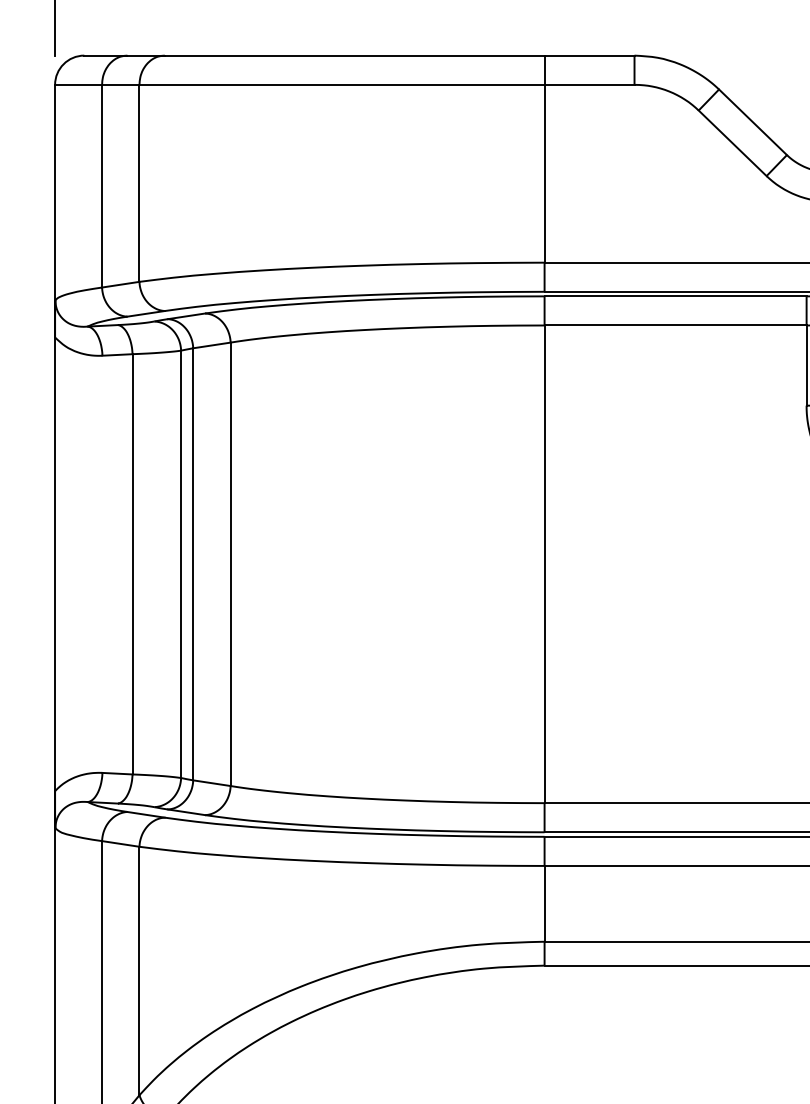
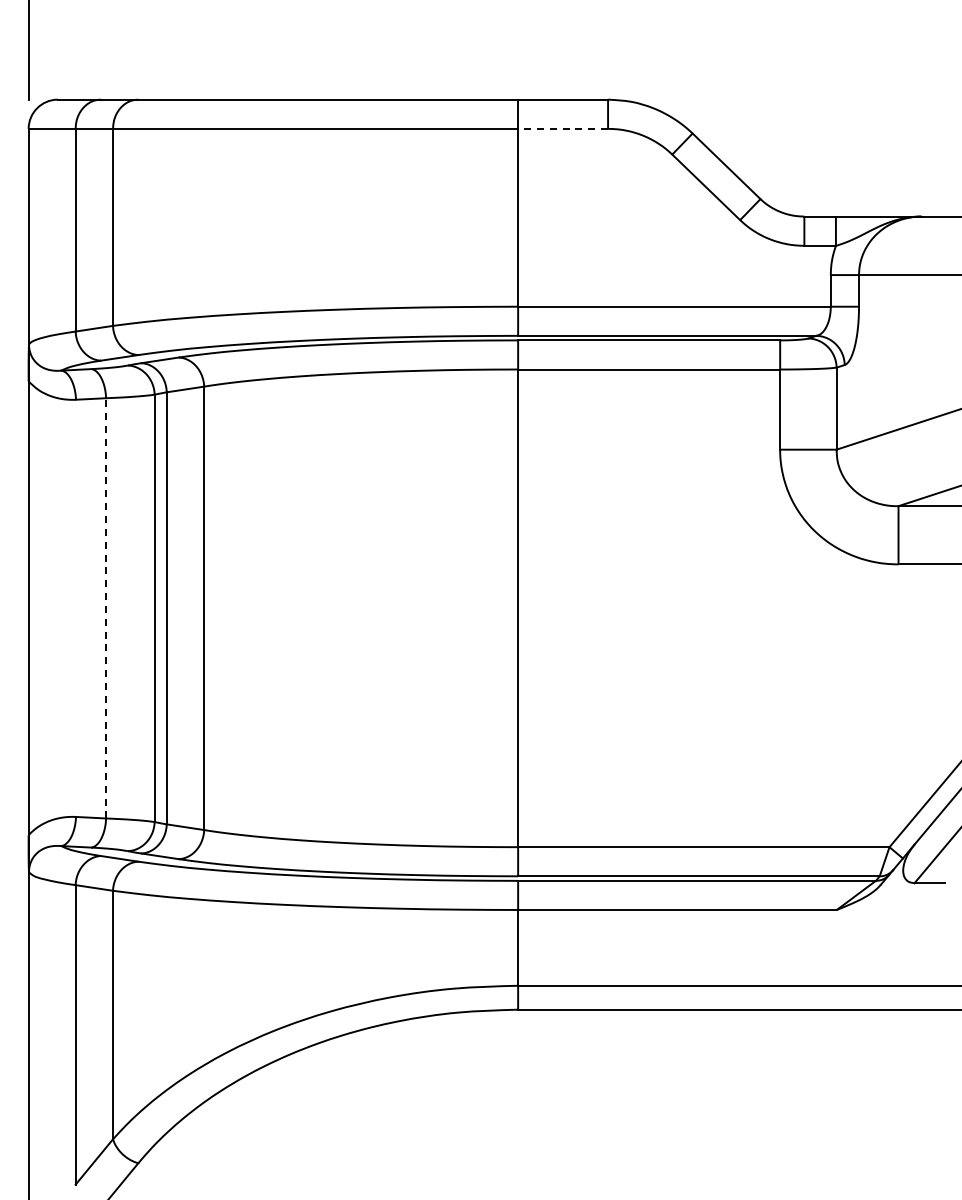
line: (589, 84) -> (563, 128), solid -> dashed
line: (132, 563) -> (106, 607), solid -> dashed

